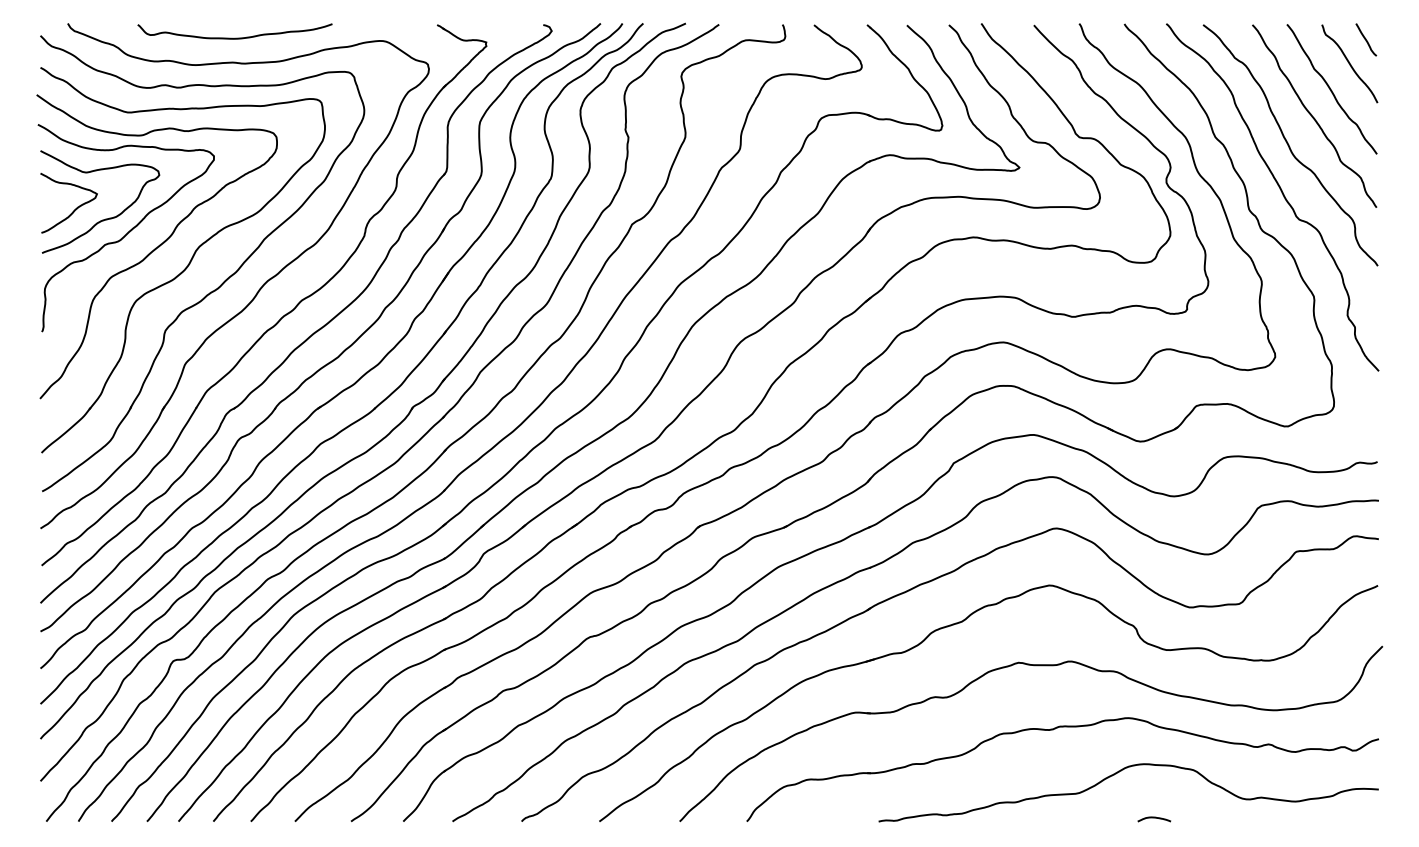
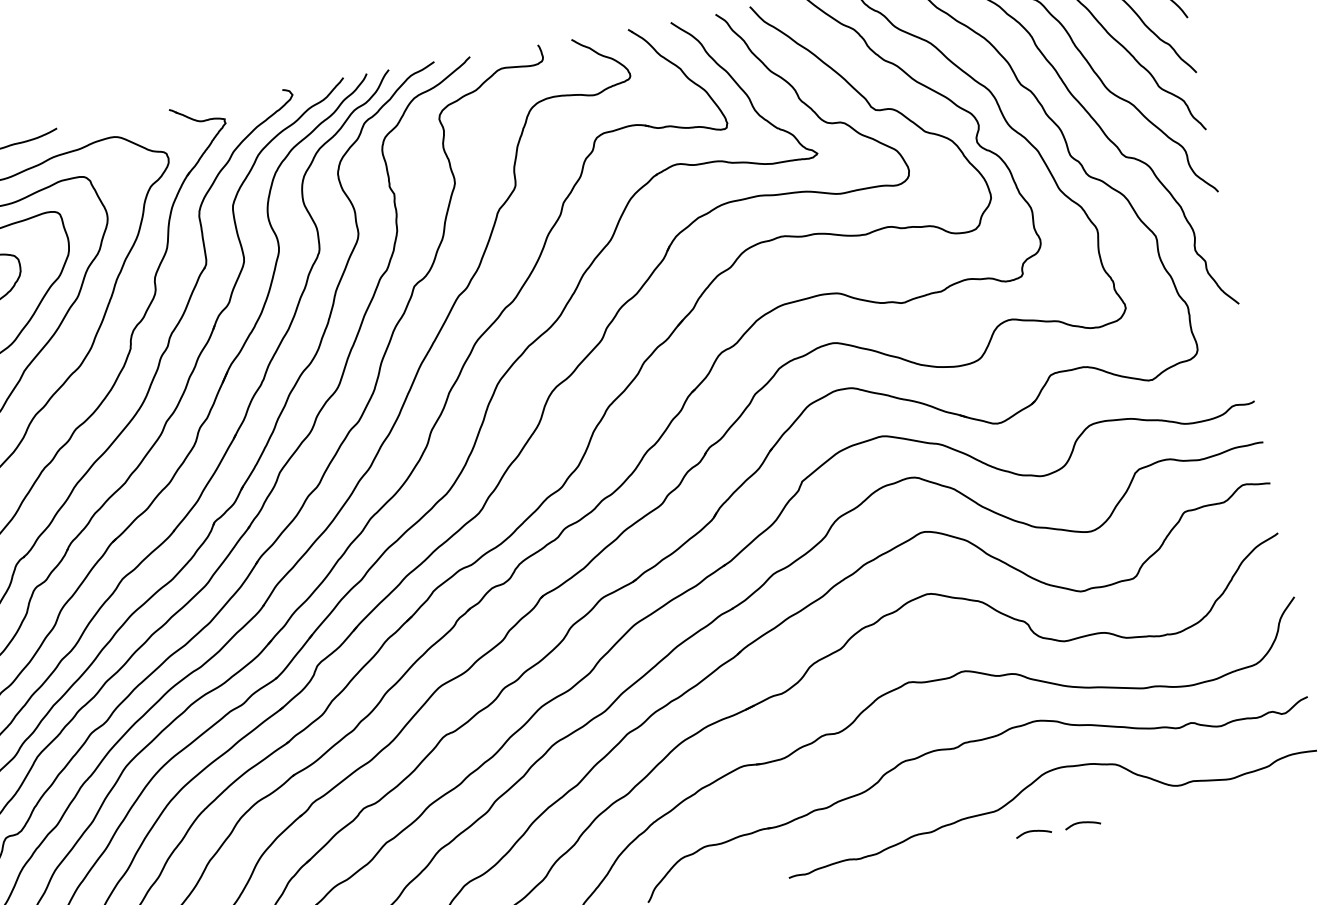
curve: (1108, 818) -> (1033, 831), added

